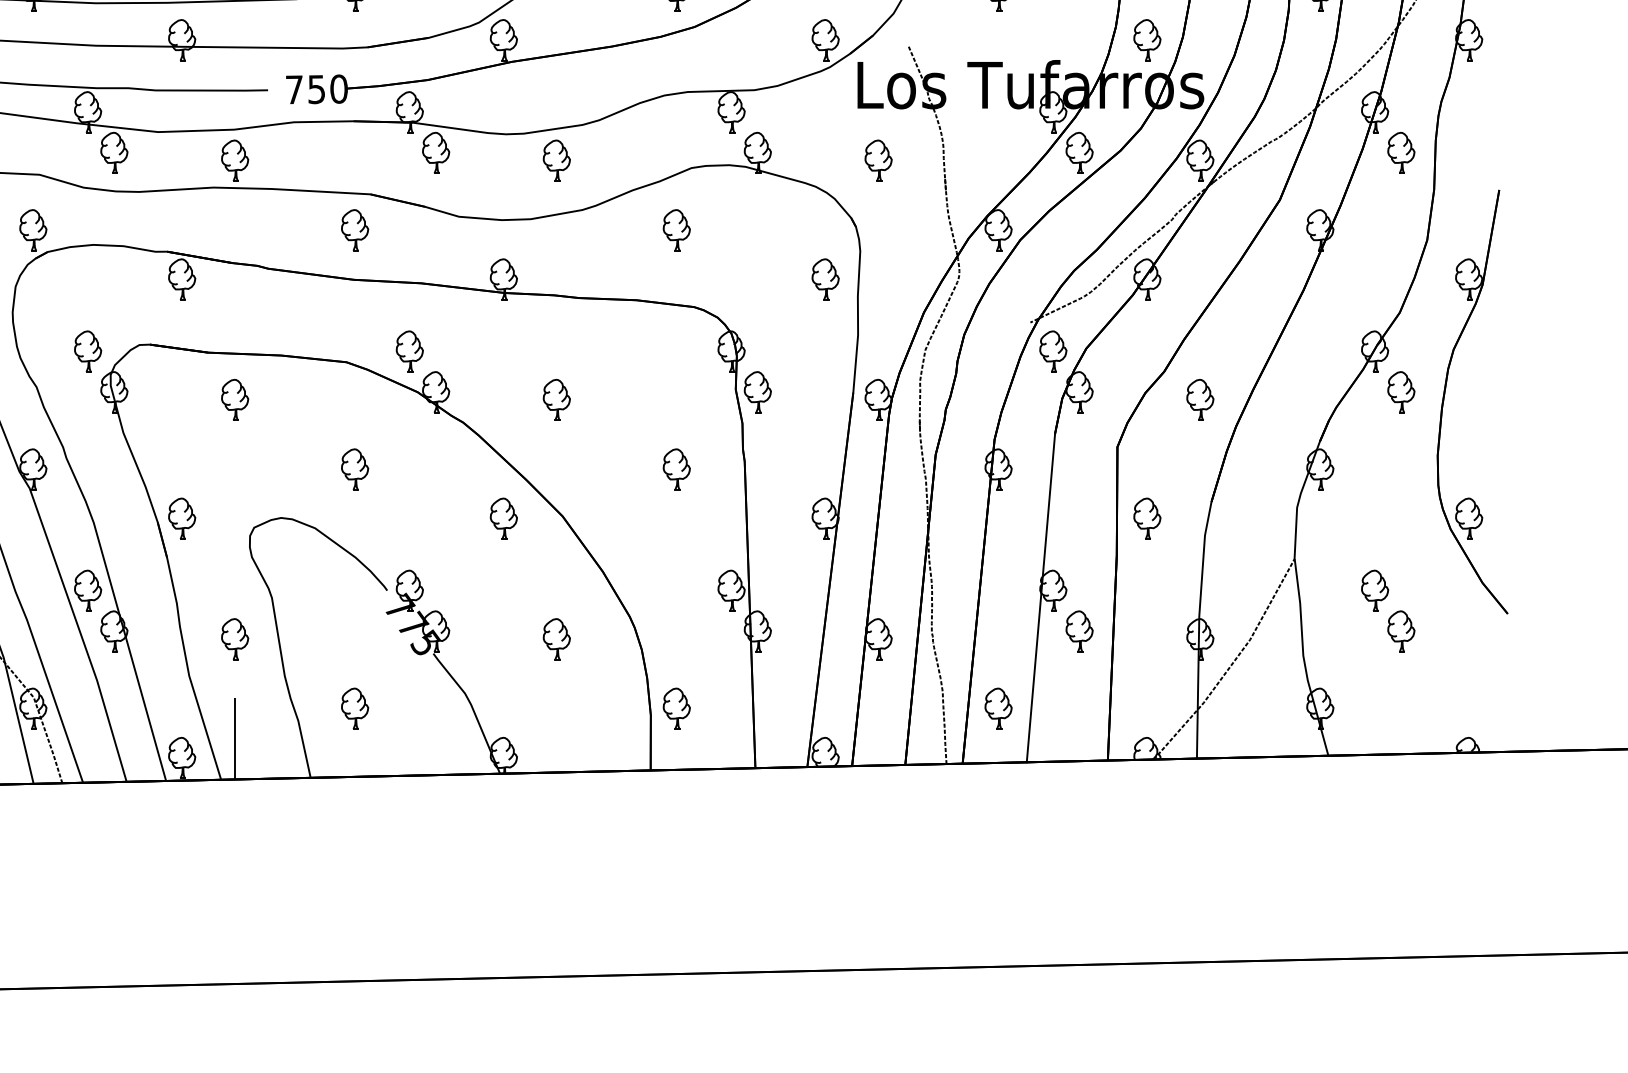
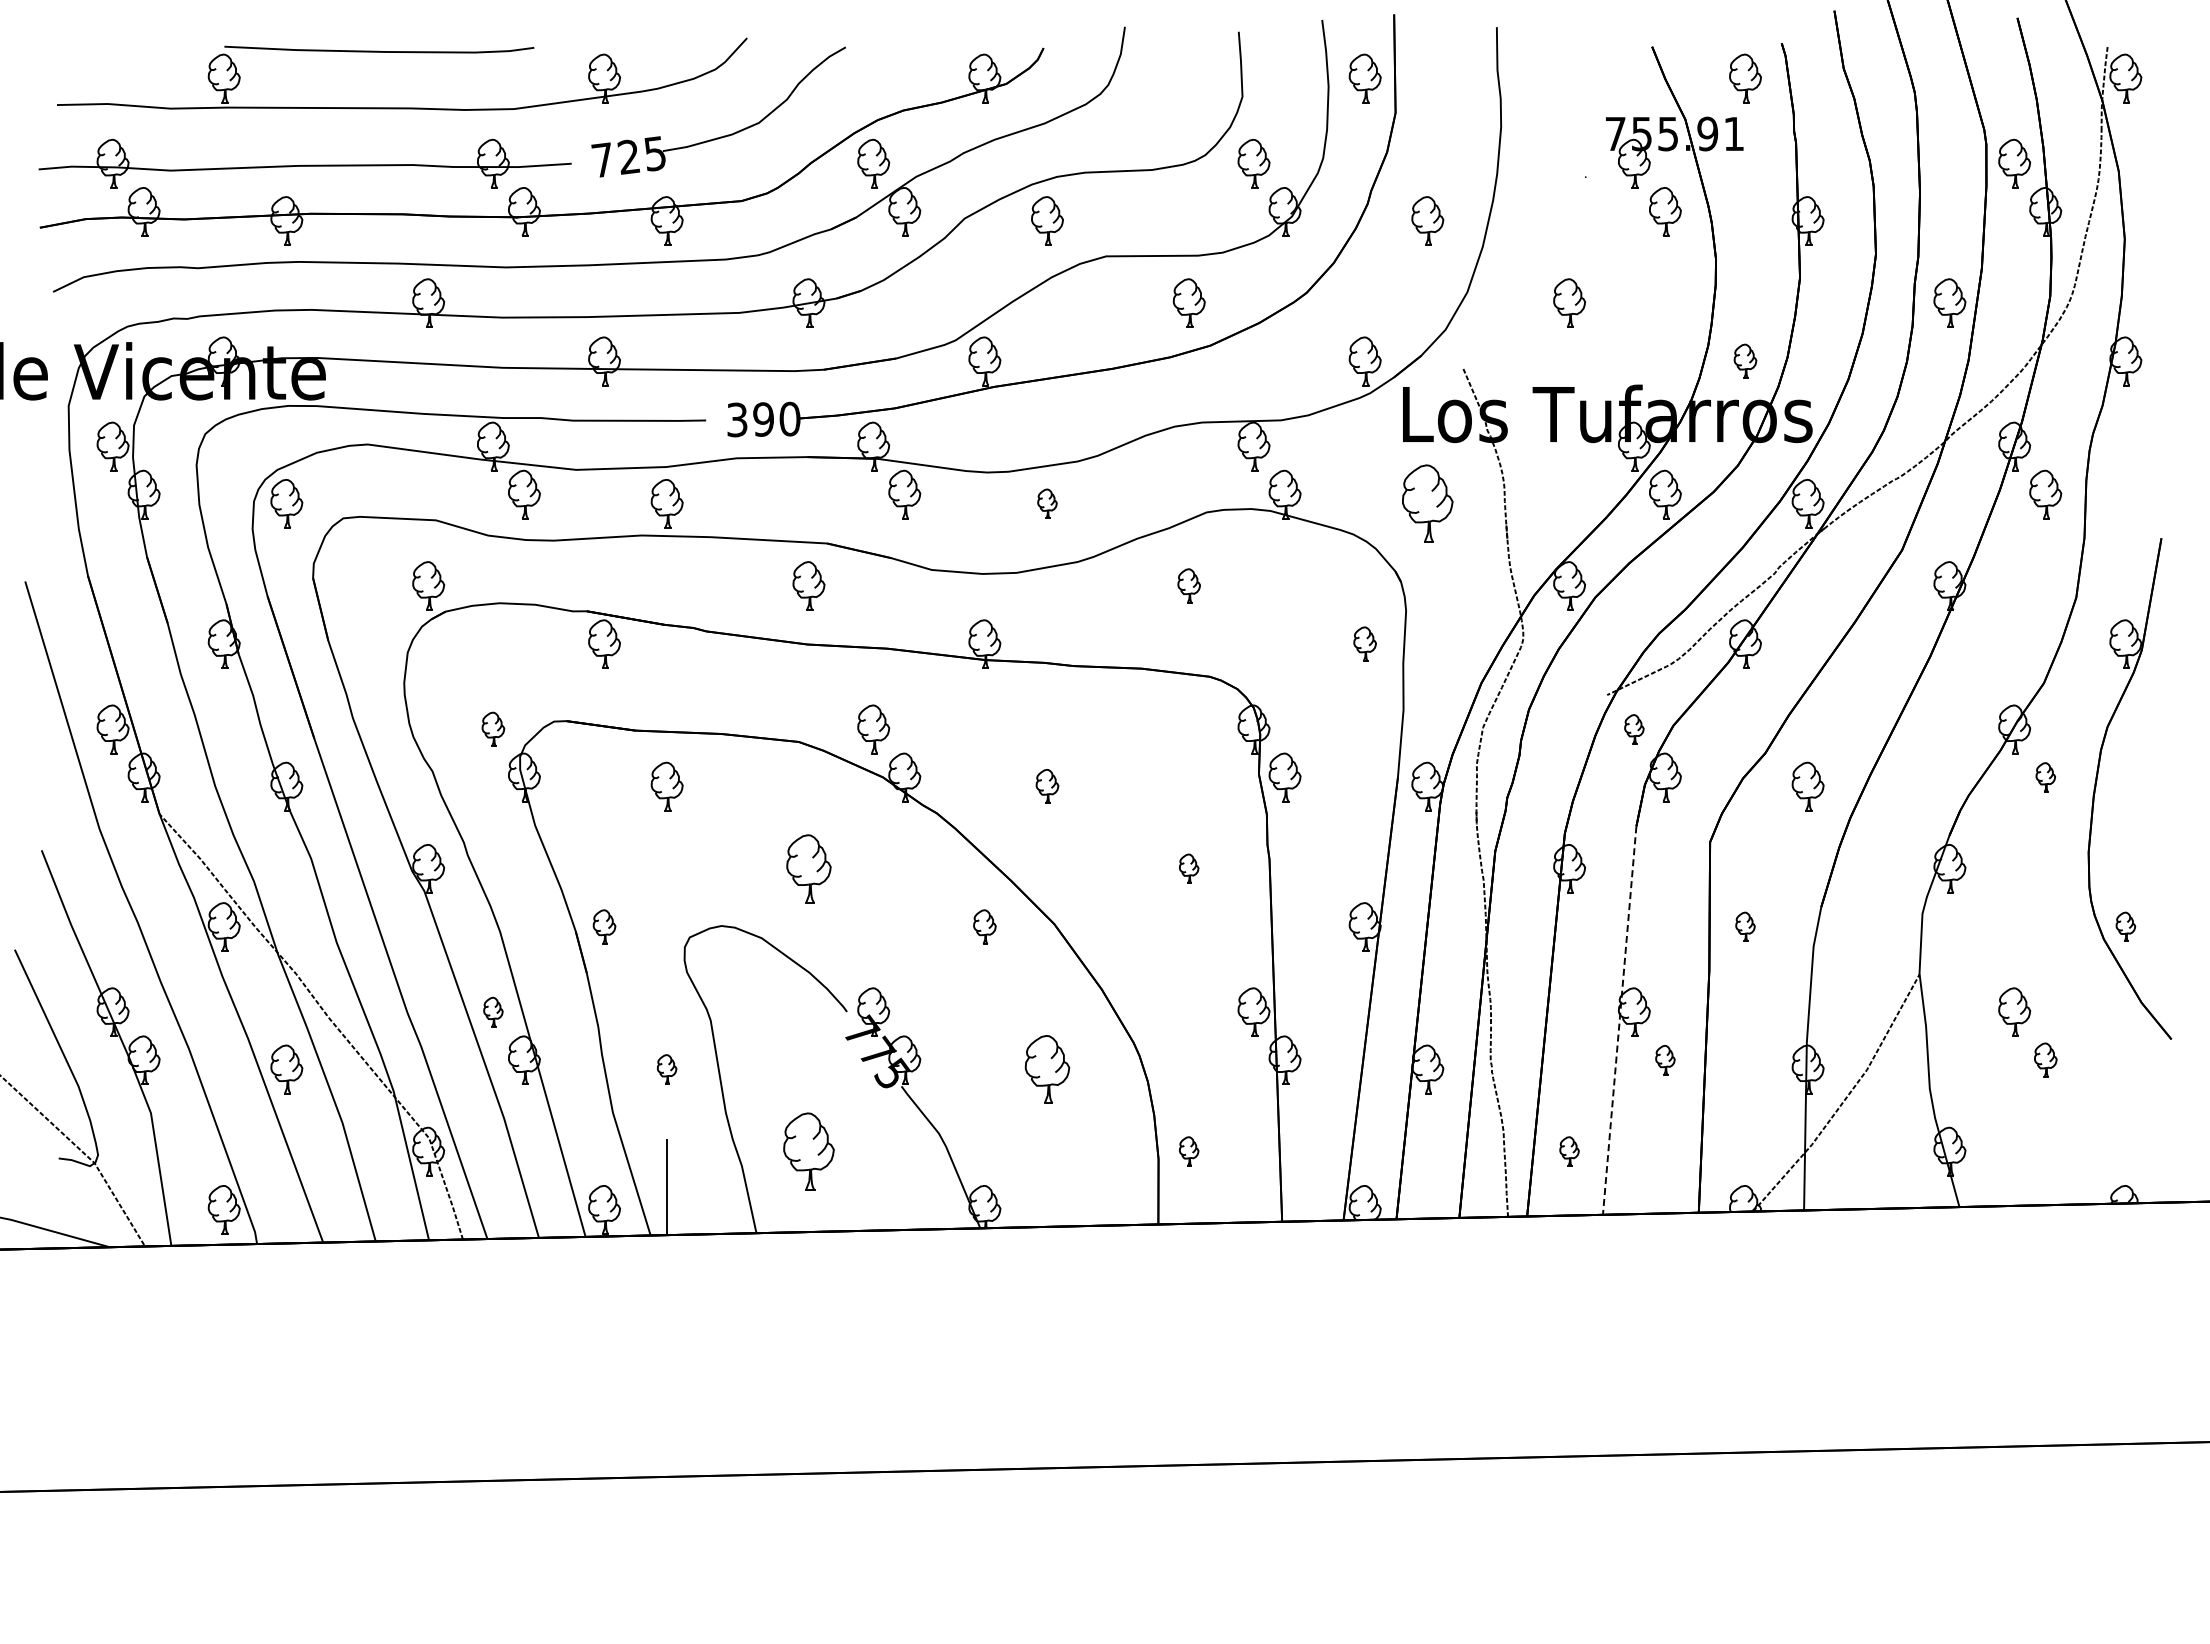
part: (1147, 40) -> (1745, 361), size x0.7
text: (305, 89) -> (750, 419), 750 -> 390
part: (556, 160) -> (1047, 503), size x0.6
part: (878, 160) -> (1427, 503), size x1.6
part: (676, 229) -> (1188, 585), size x0.7
part: (825, 278) -> (1364, 643), size x0.7
part: (88, 351) -> (493, 729), size x0.7
part: (1053, 351) -> (1634, 729), size x0.6
part: (1401, 392) -> (2045, 777), size x0.6
part: (556, 399) -> (1047, 786), size x0.7
part: (354, 469) -> (808, 868), size x1.4
part: (676, 469) -> (1188, 868), size x0.6
part: (182, 518) -> (604, 926), size x0.7
part: (503, 518) -> (984, 926), size x0.7
part: (1147, 518) -> (1745, 926), size x0.6
part: (1468, 518) -> (2125, 926), size x0.6
part: (88, 590) -> (493, 1011), size x0.6
line: (1040, 597) -> (1619, 1020), solid -> dashed
part: (1079, 630) -> (1665, 1059), size x0.6
part: (1401, 630) -> (2045, 1059), size x0.7
part: (234, 639) -> (666, 1069), size x0.6
part: (556, 639) -> (1047, 1069), size x1.4
part: (354, 708) -> (808, 1151), size x1.6
part: (676, 708) -> (1188, 1151), size x0.6
part: (998, 708) -> (1569, 1151), size x0.6

